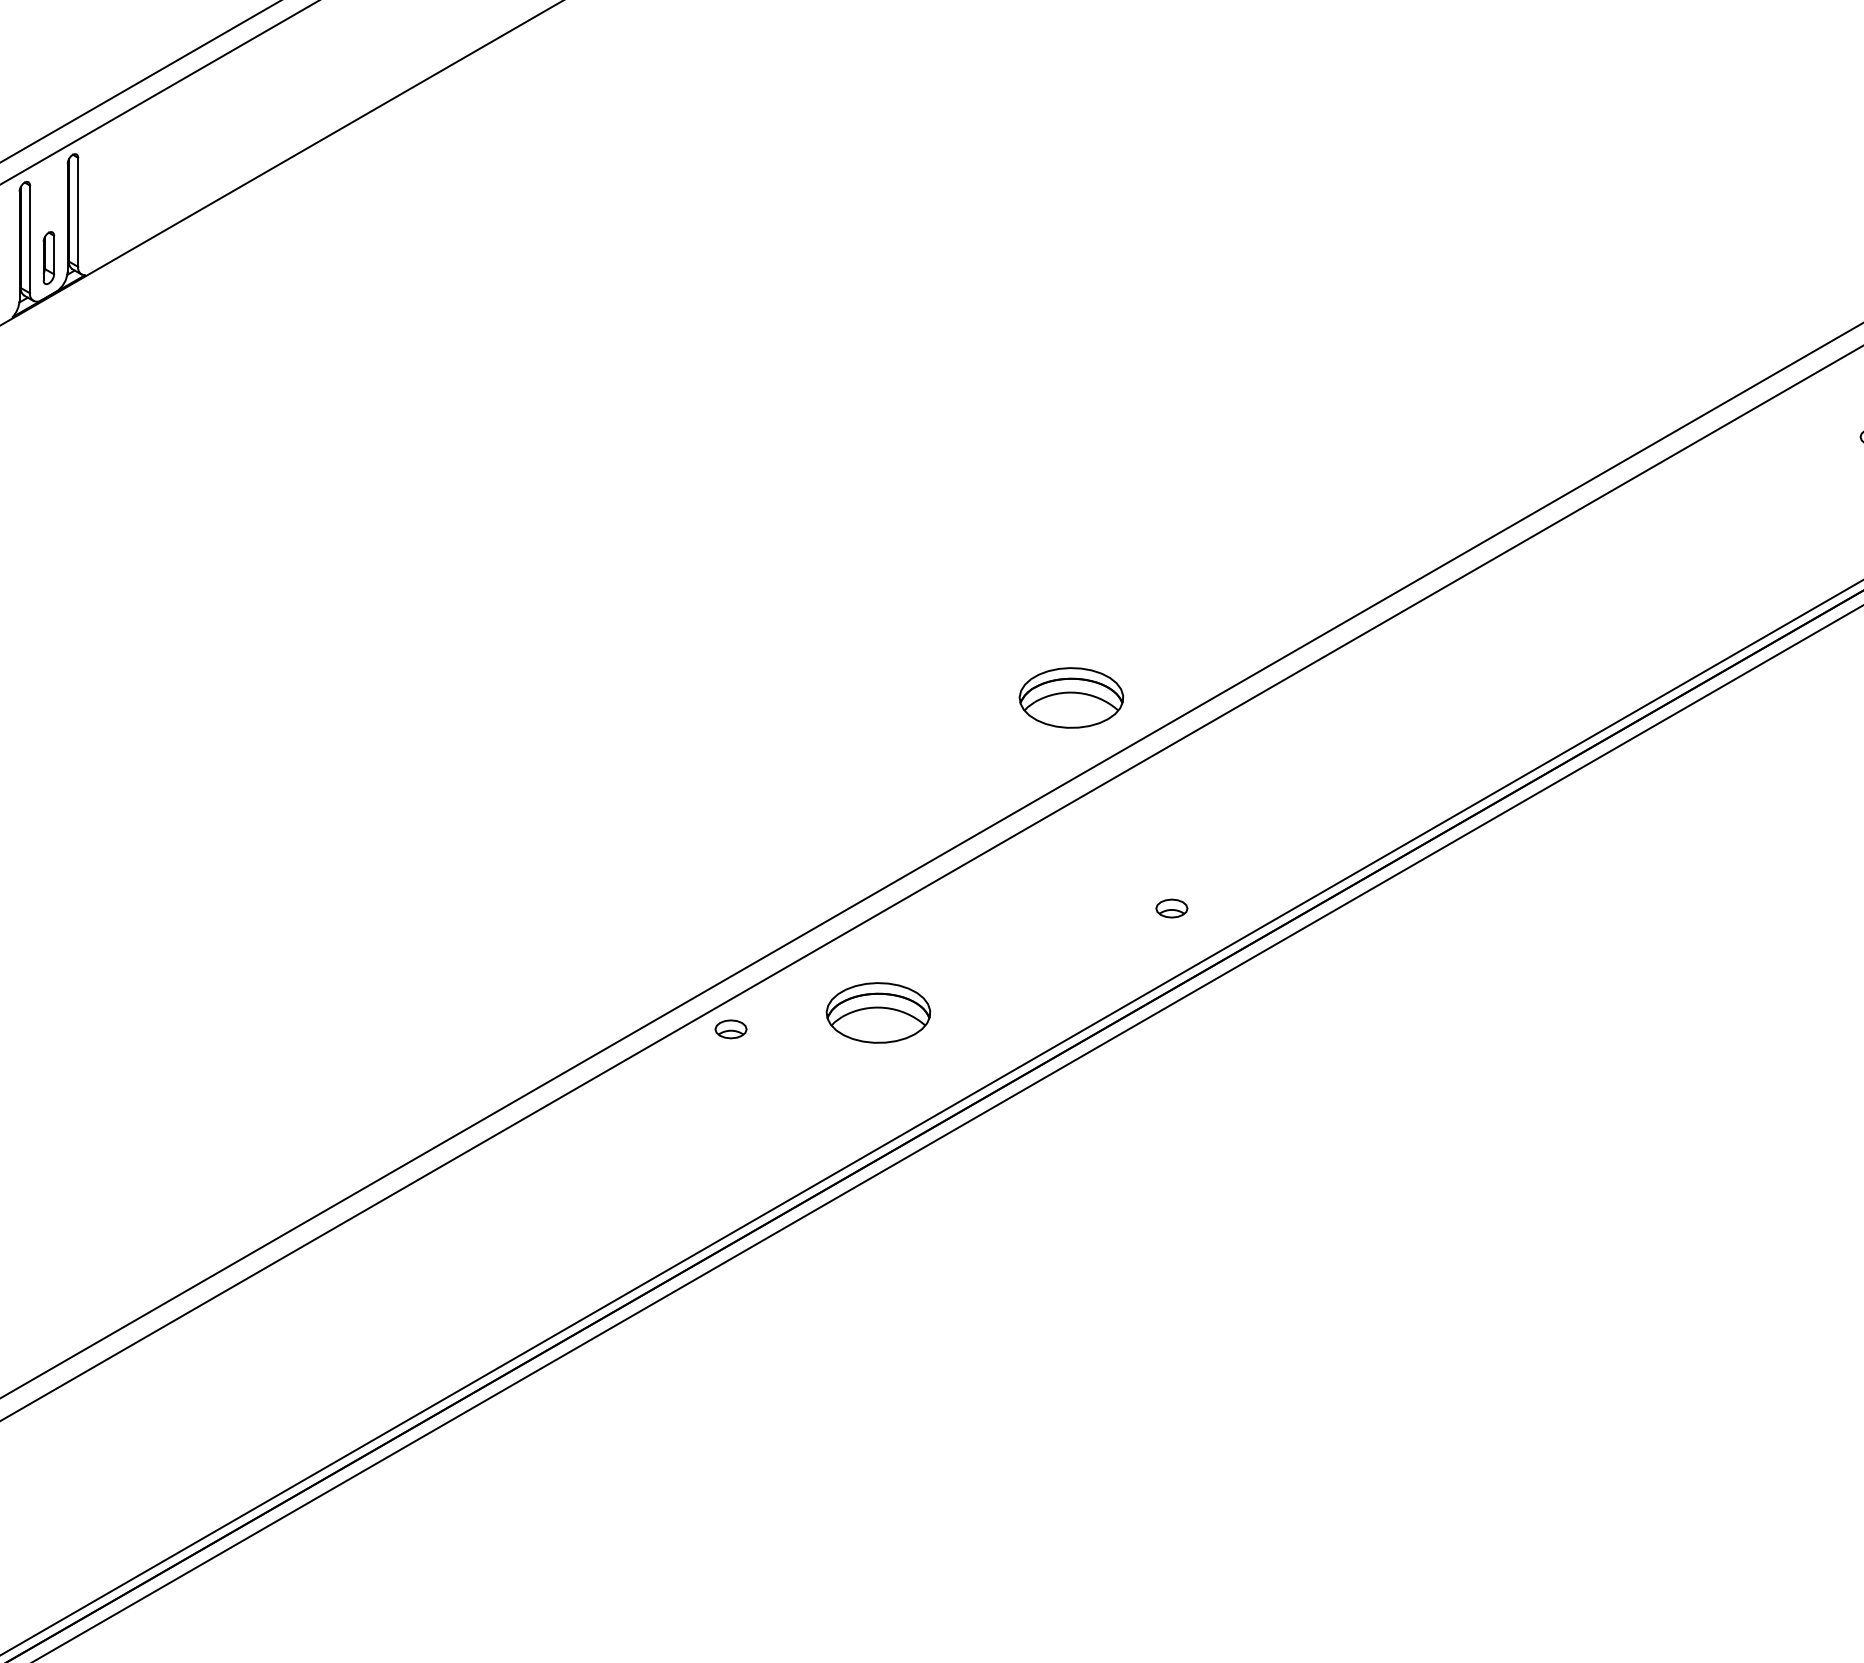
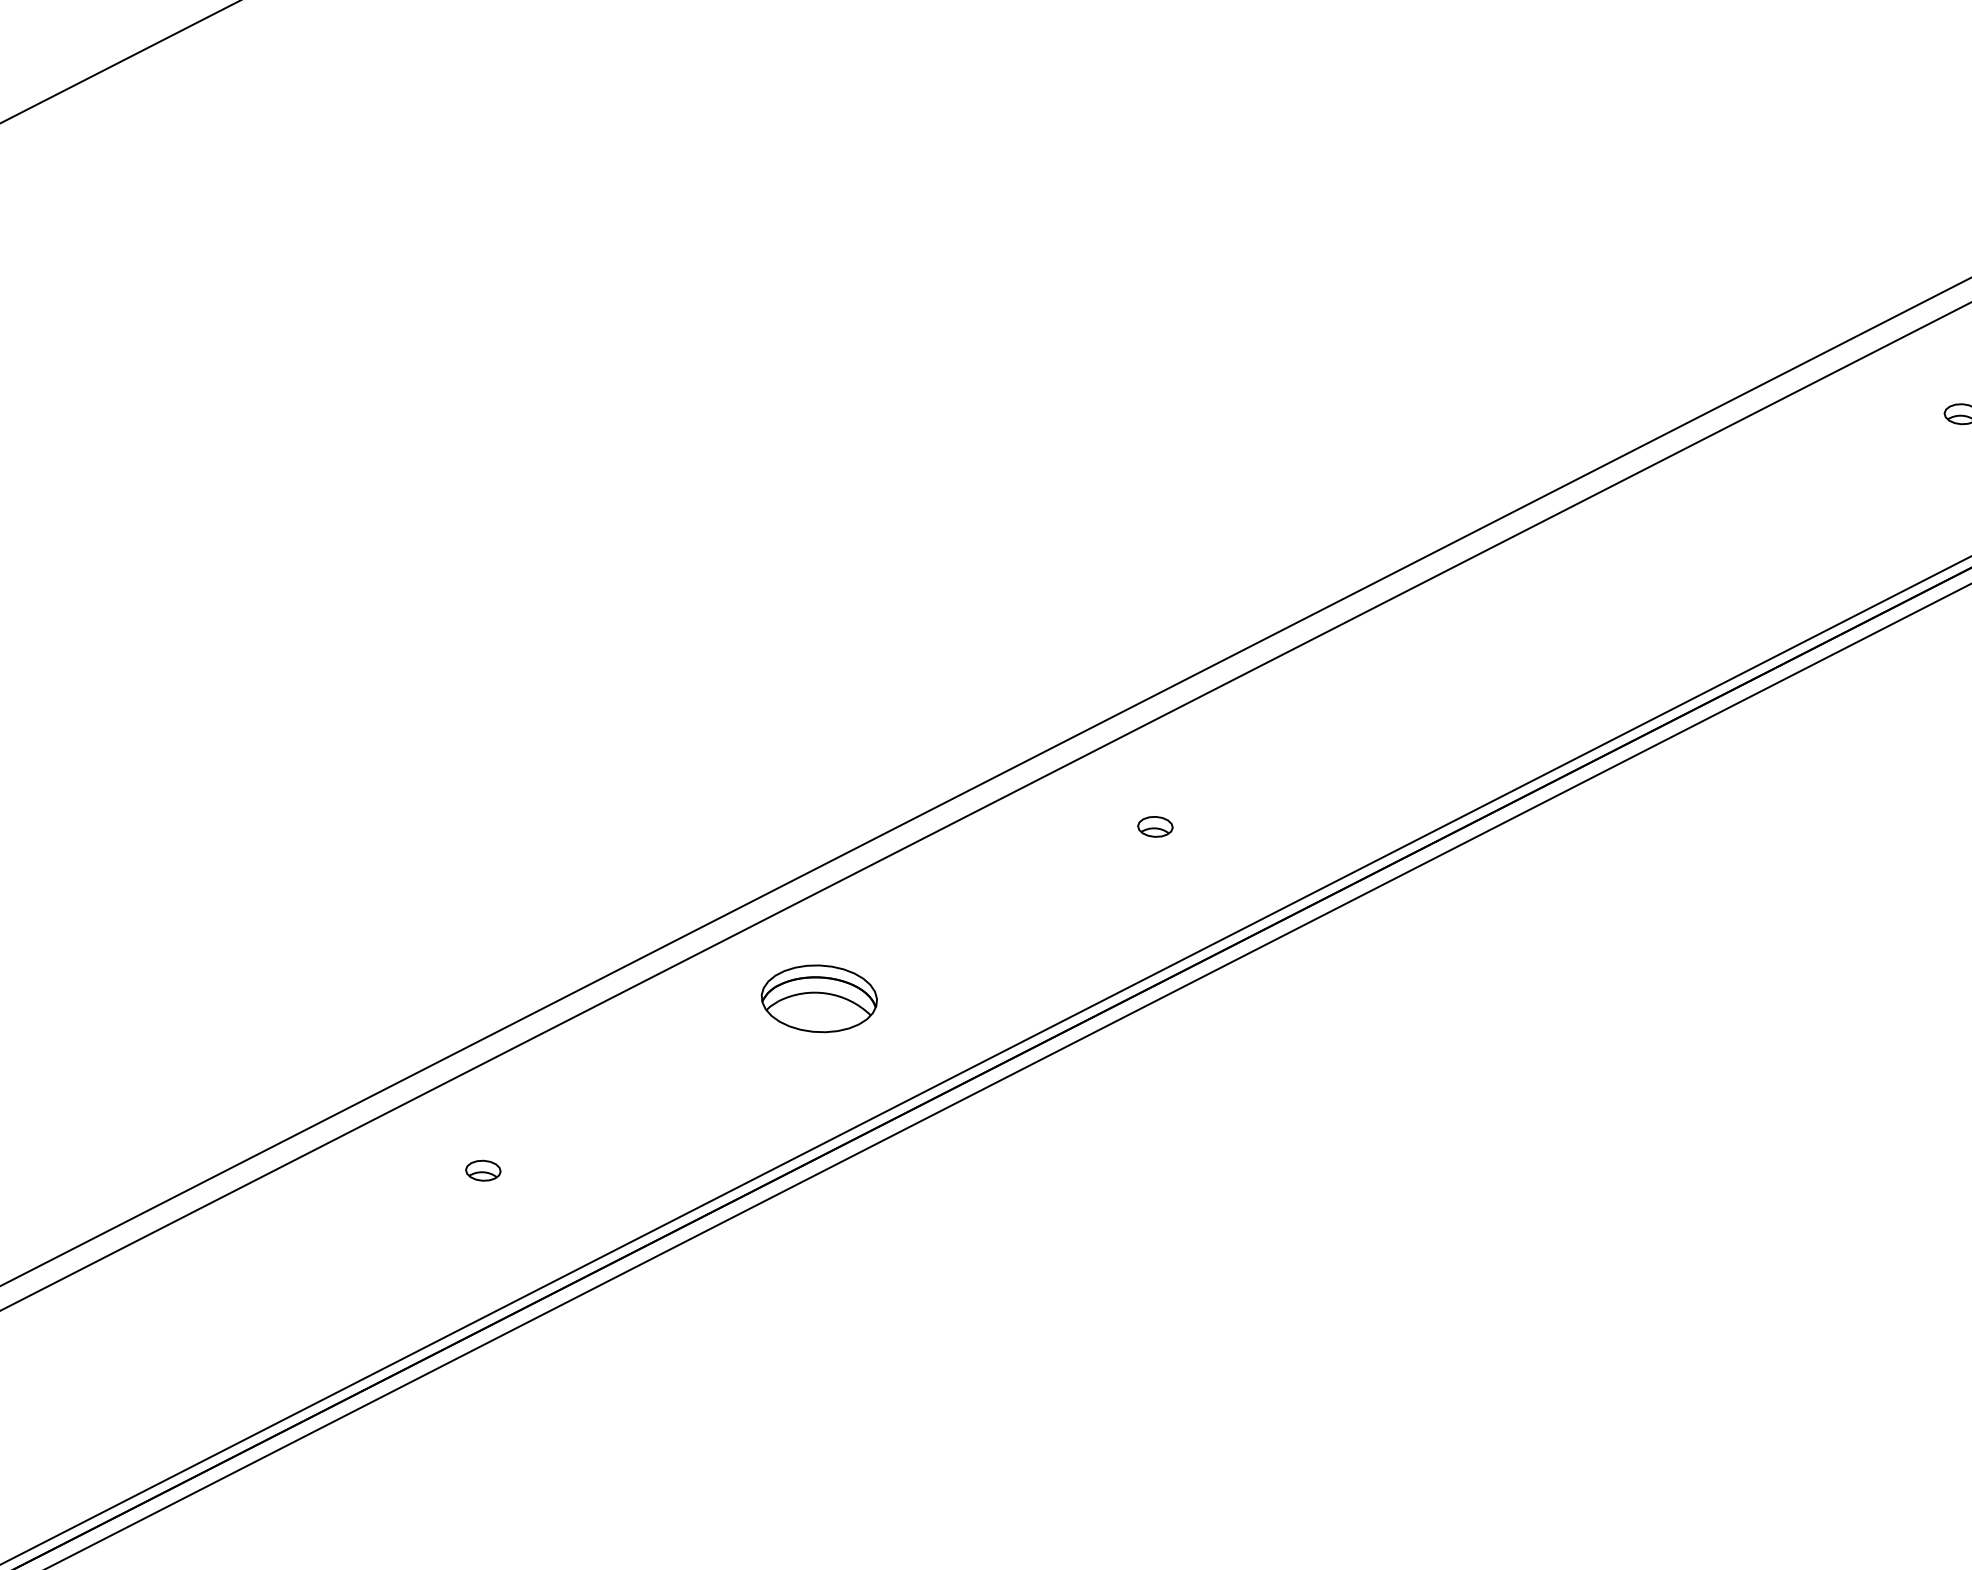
part: (1071, 697) -> (1051, 658), removed
part: (1171, 908) -> (1154, 826), moved
part: (730, 1029) -> (482, 1170), moved

